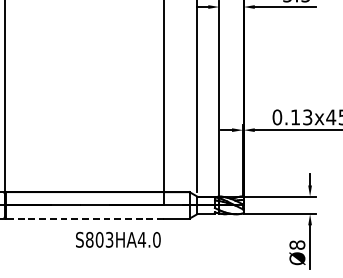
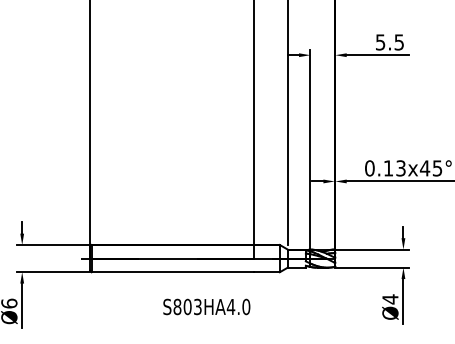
line: (84, 218) -> (172, 272), dashed -> solid
text: (118, 239) -> (206, 306), moved
text: (297, 245) -> (390, 299), Ø8 -> Ø4

